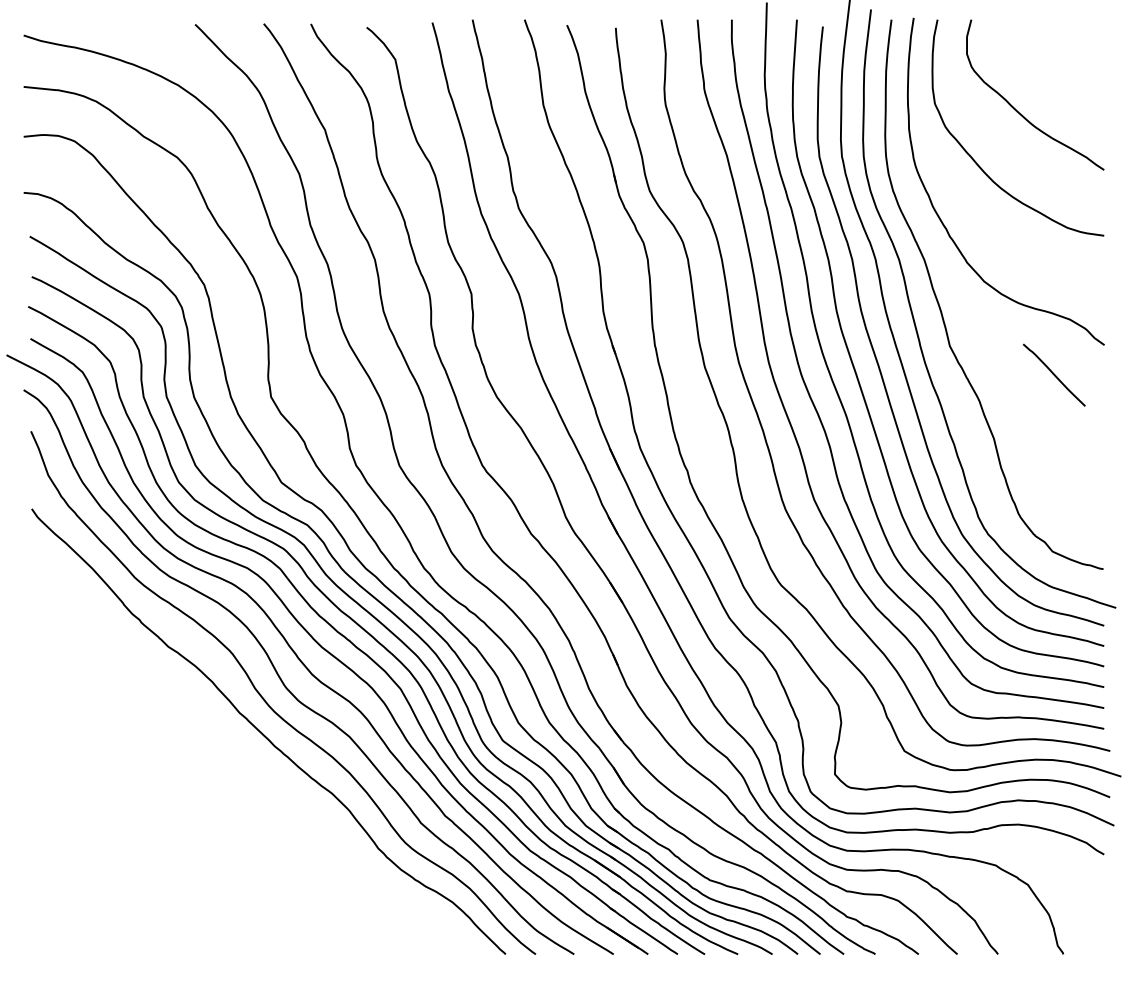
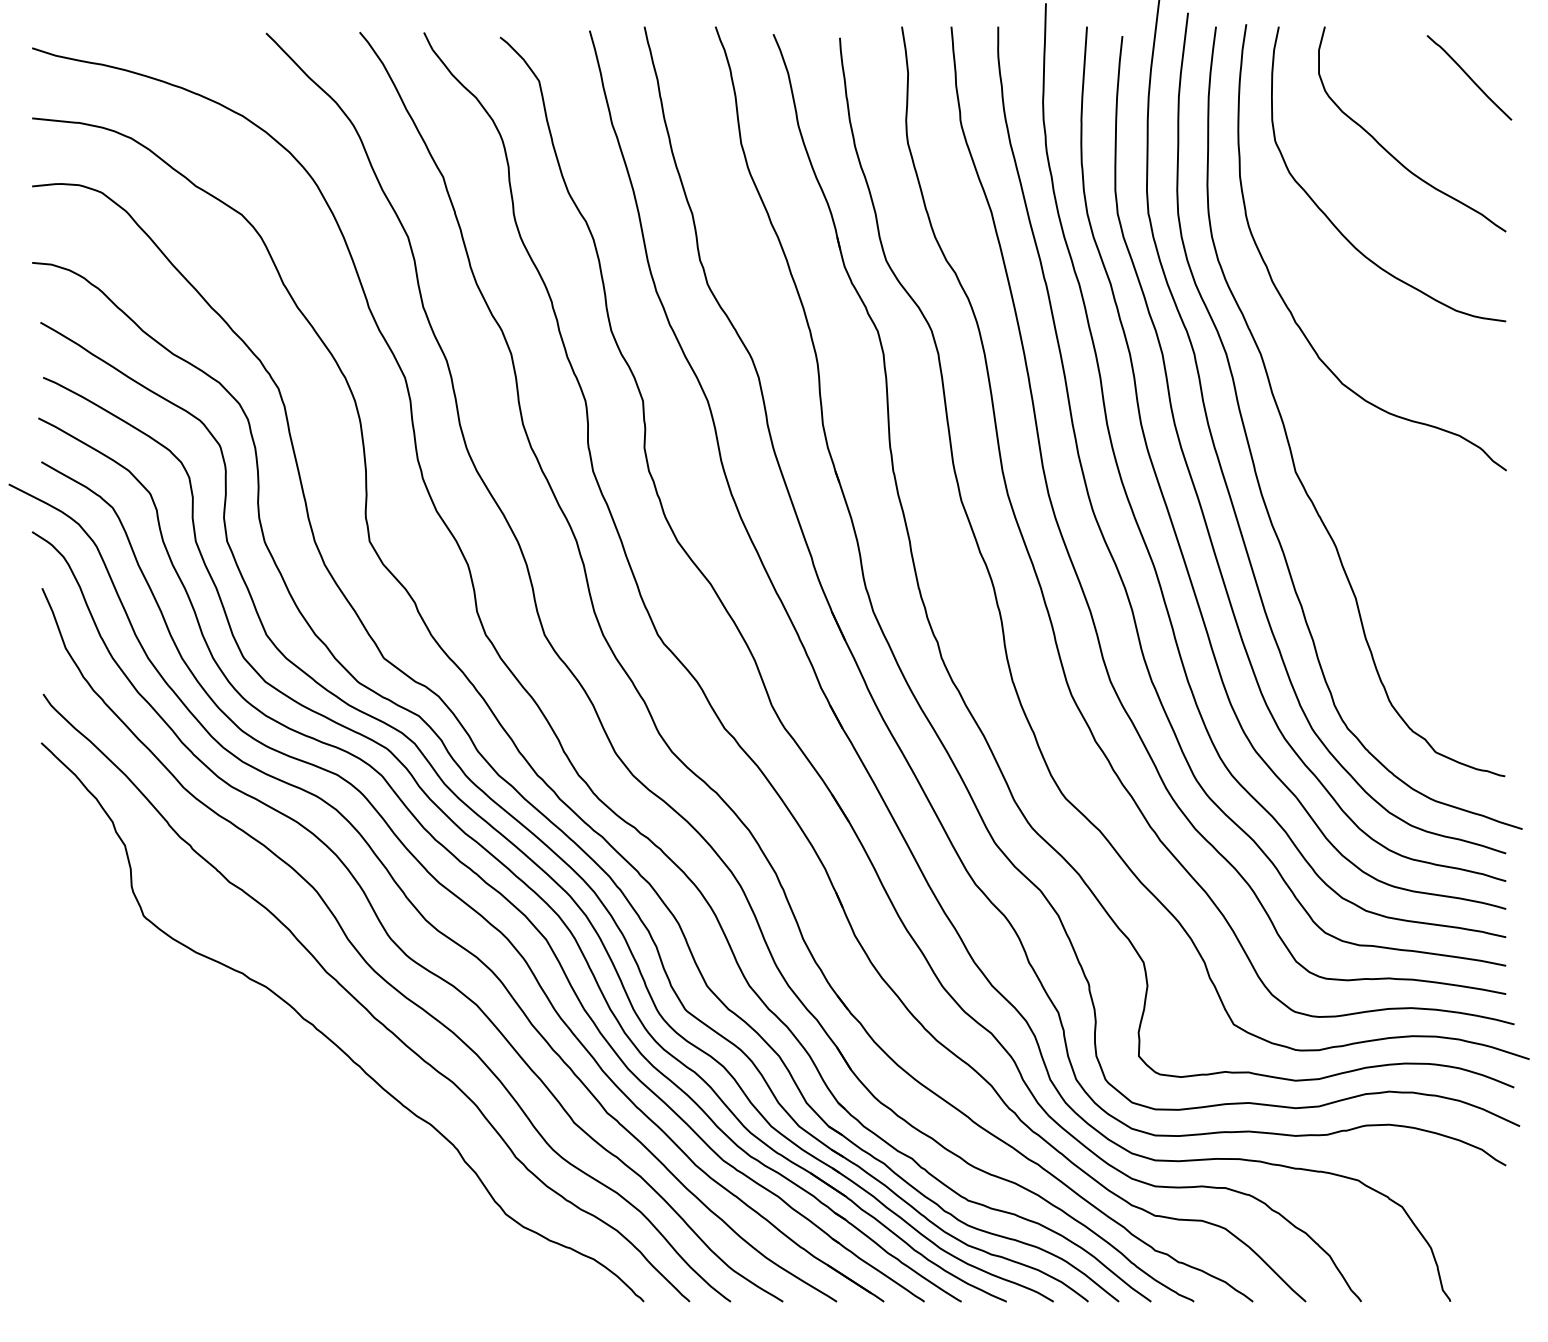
line: (1054, 374) -> (1469, 76), moved
curve: (240, 759) -> (327, 1035), added

